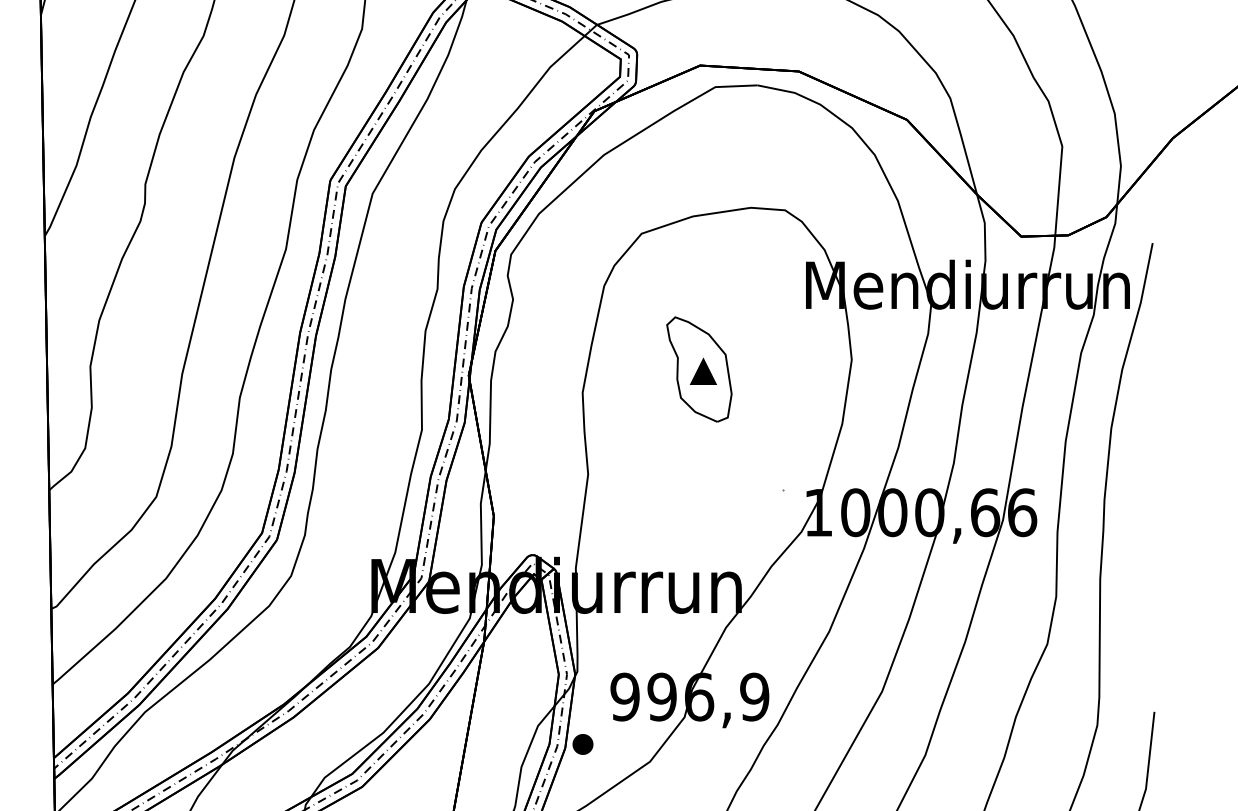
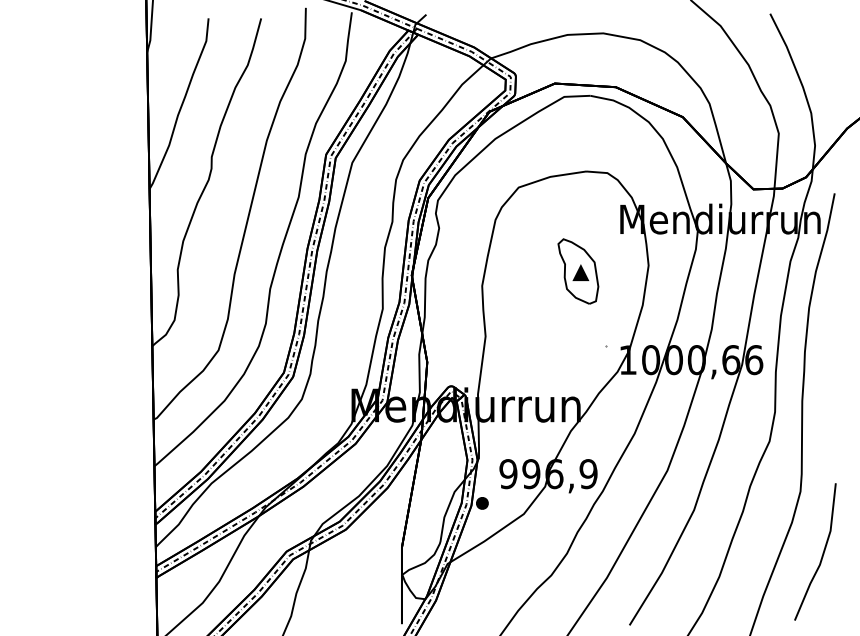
part: (699, 369) -> (578, 271), moved

